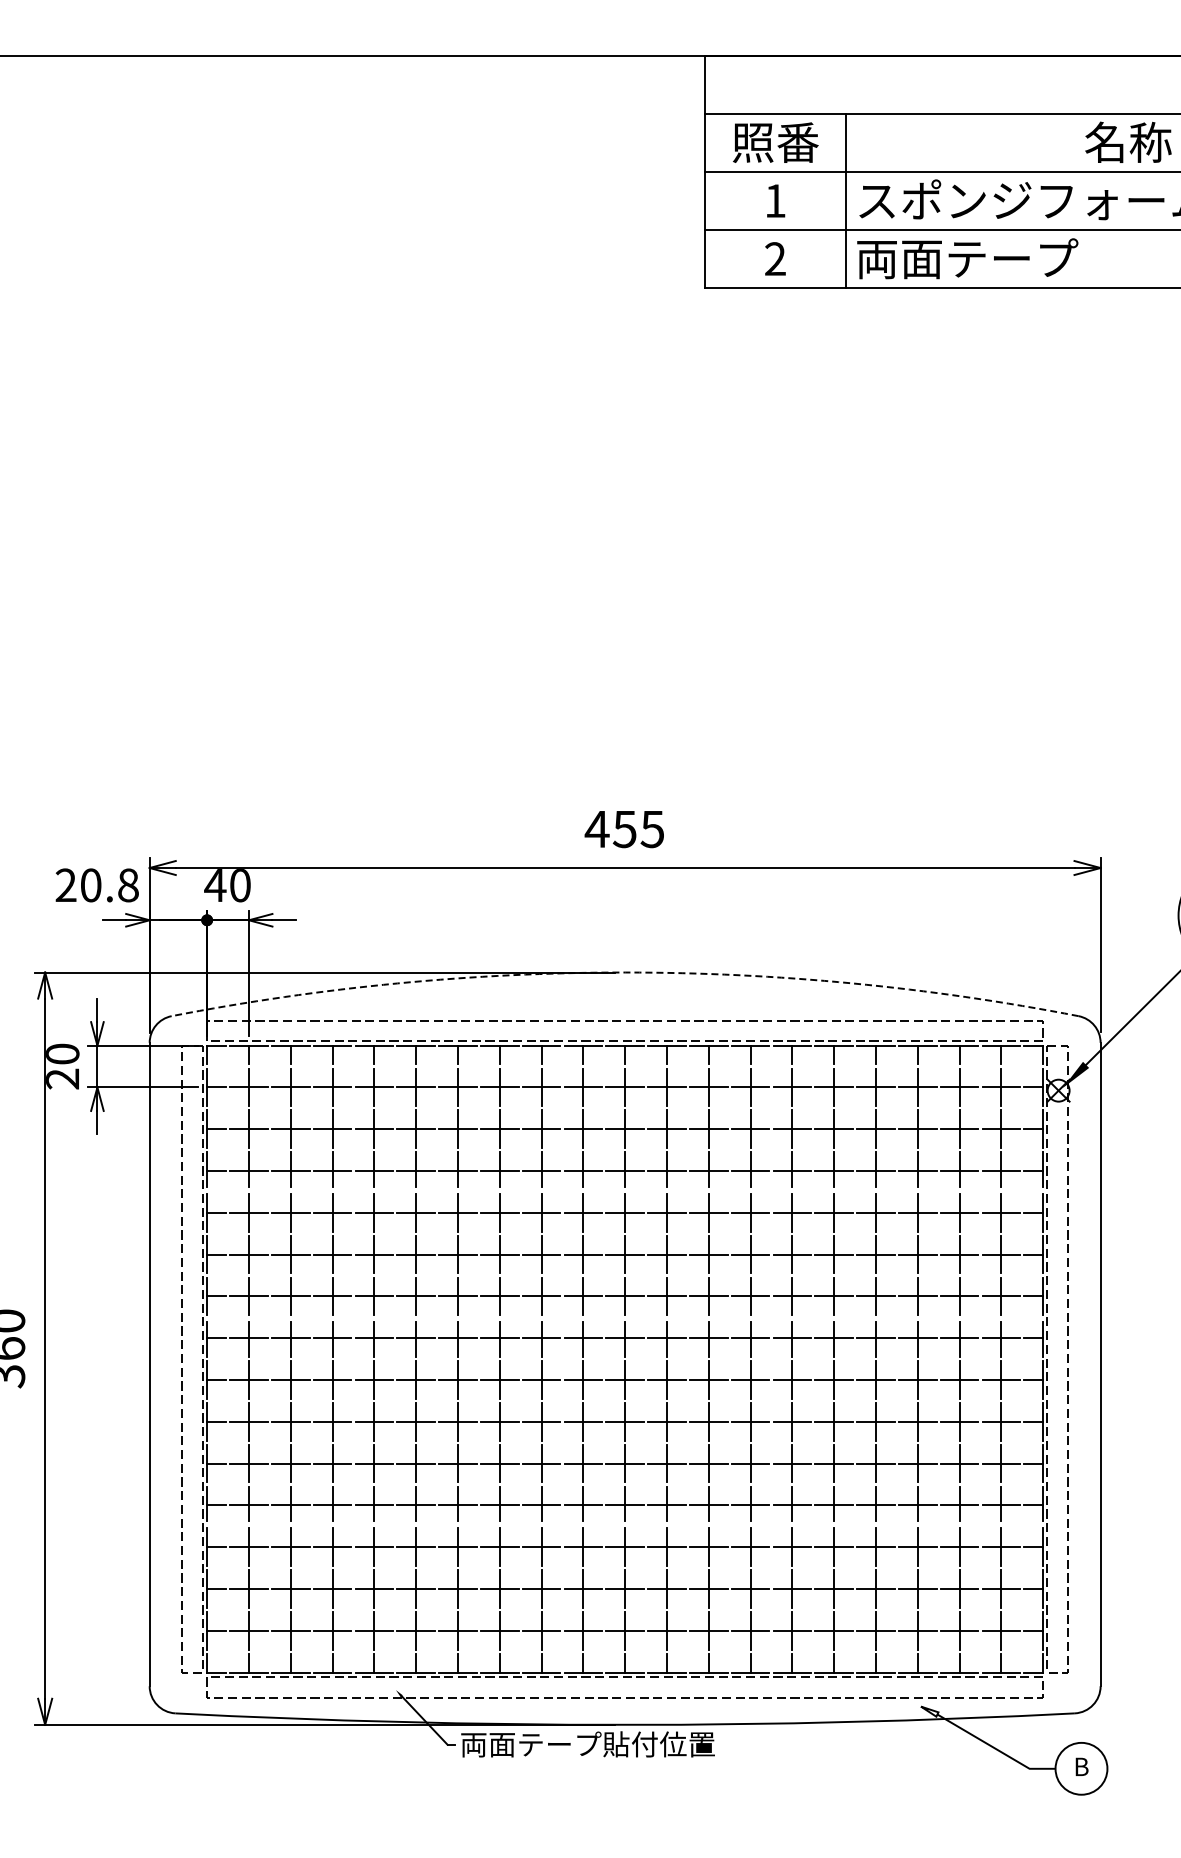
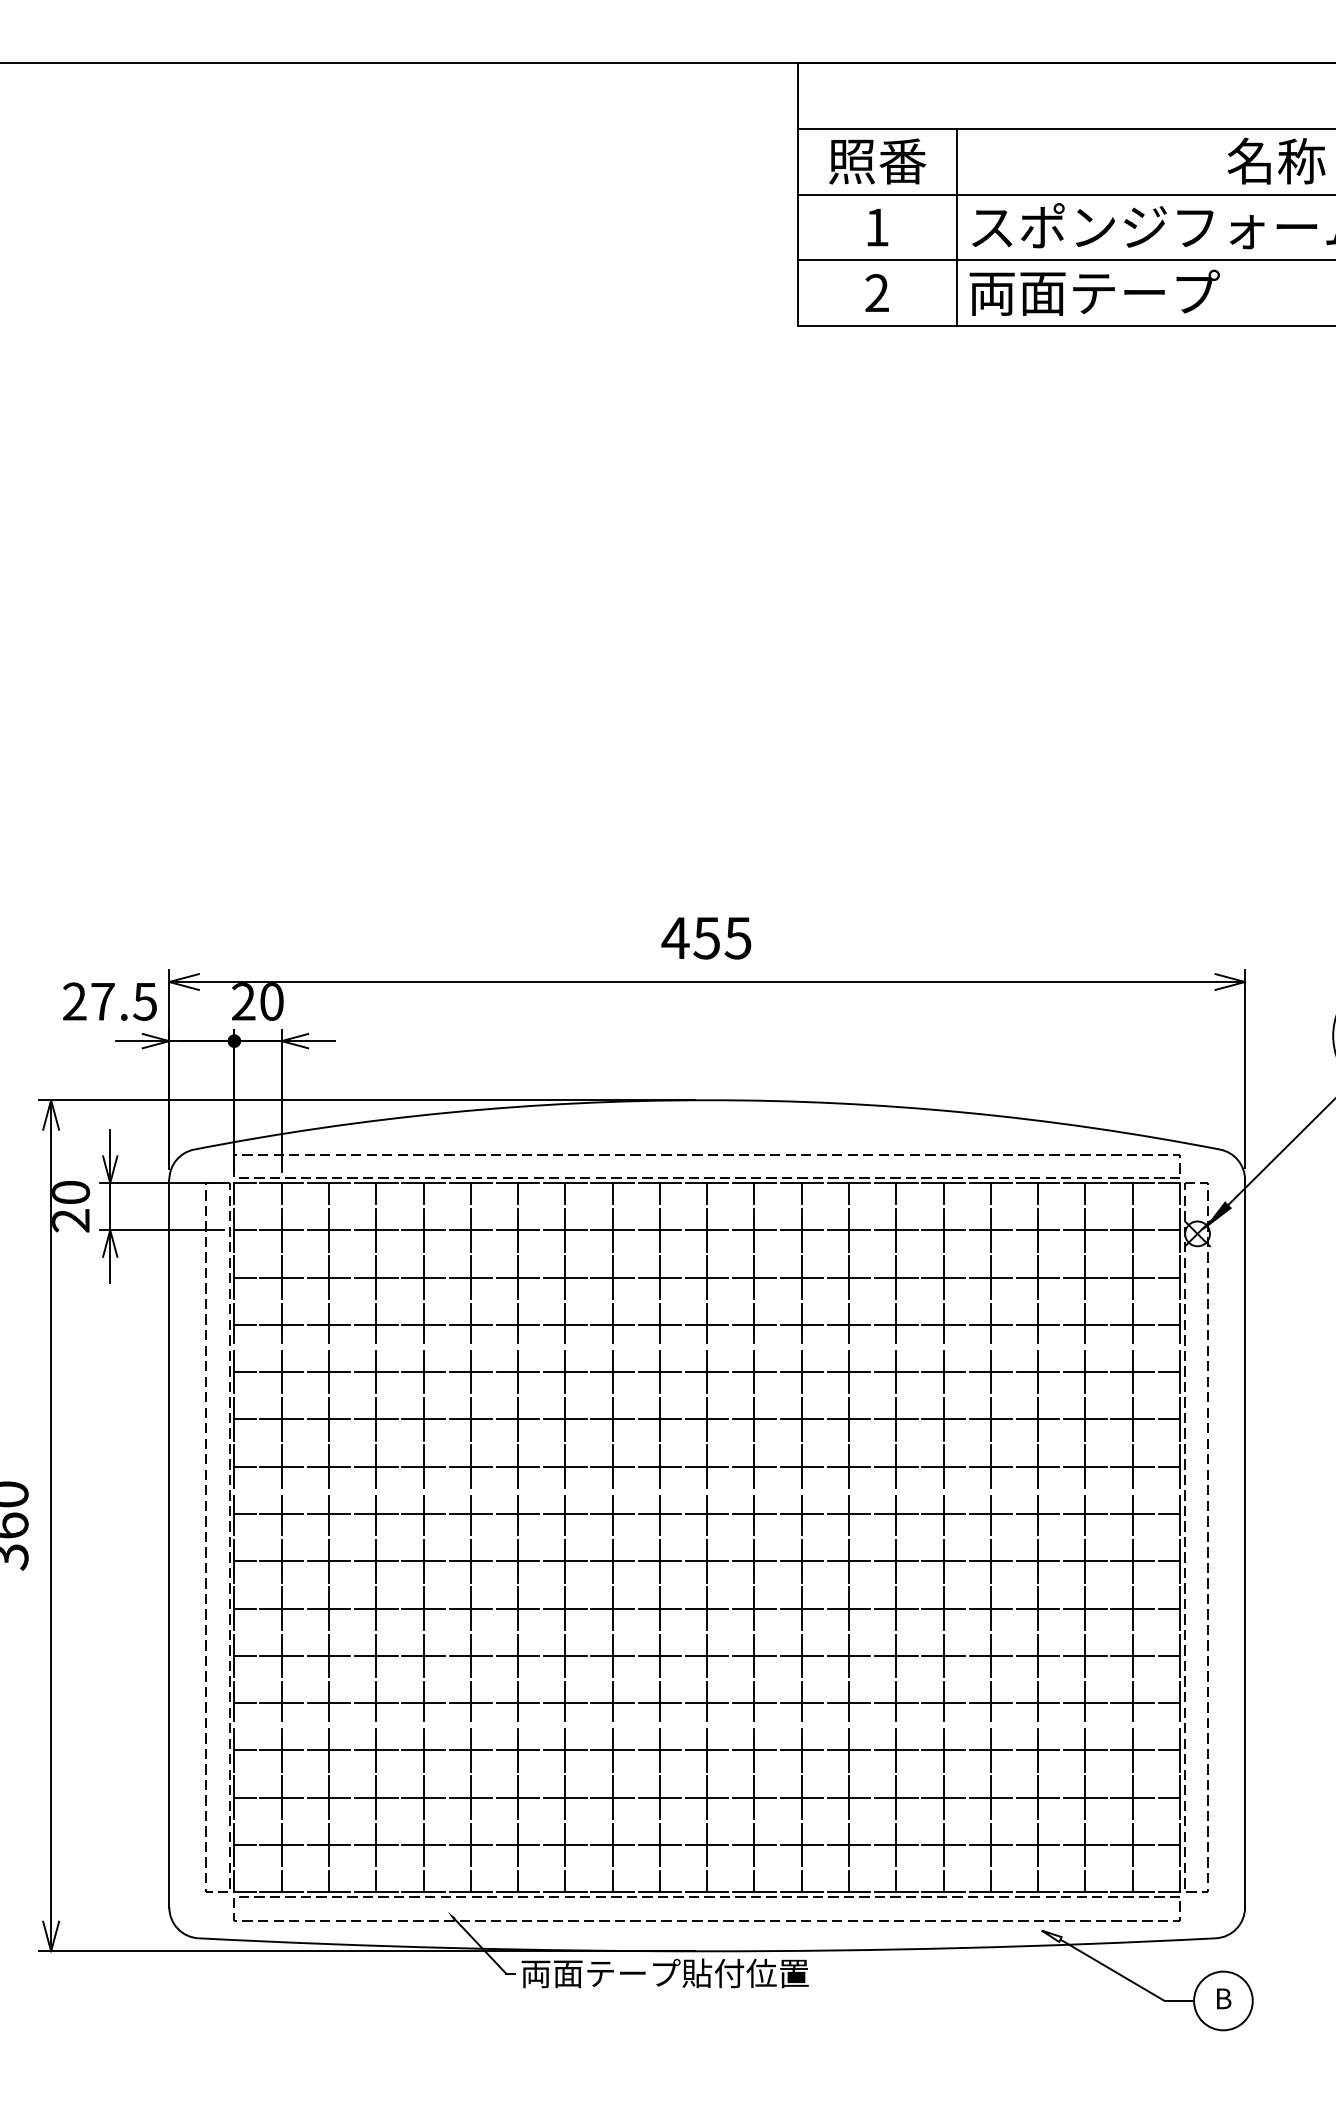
text: (109, 885) -> (123, 1001), 20.8 -> 27.5
text: (215, 885) -> (243, 1001), 40 -> 20
arc: (625, 972) -> (707, 1100), dashed -> solid

